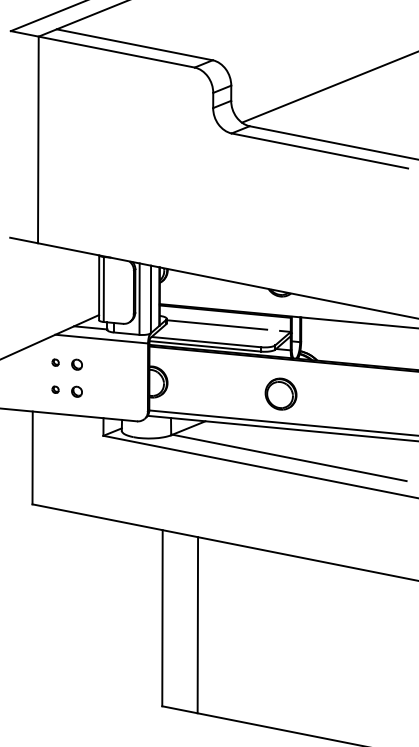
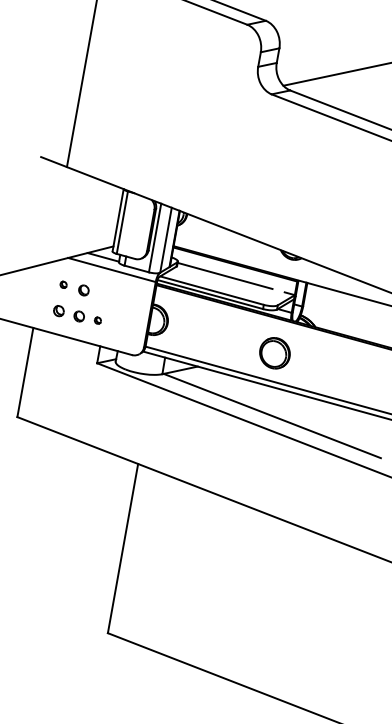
part: (55, 389) -> (58, 310), size x1.6
part: (96, 392) -> (97, 320), added
line: (197, 625) -> (155, 561), removed

